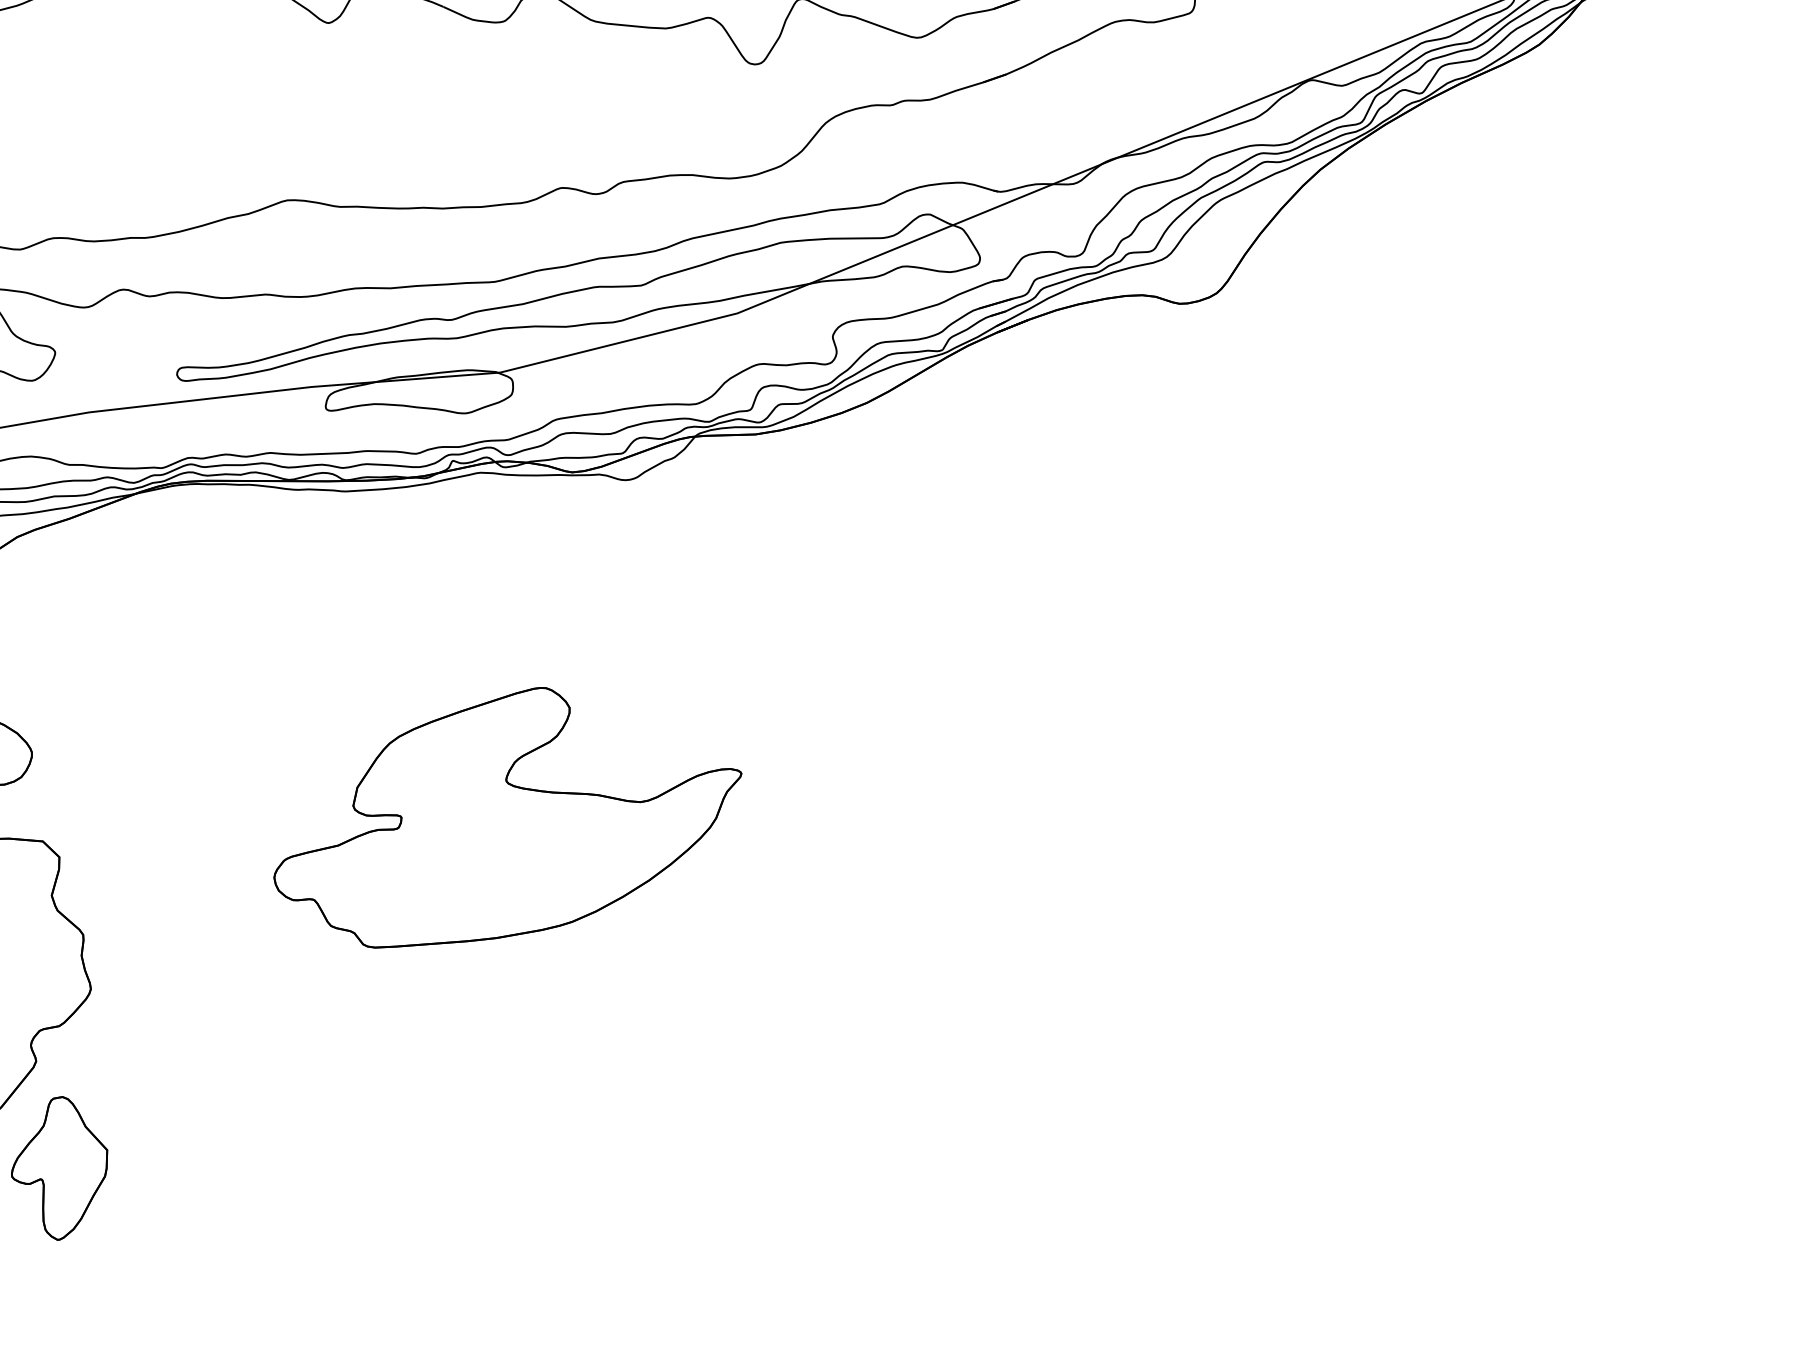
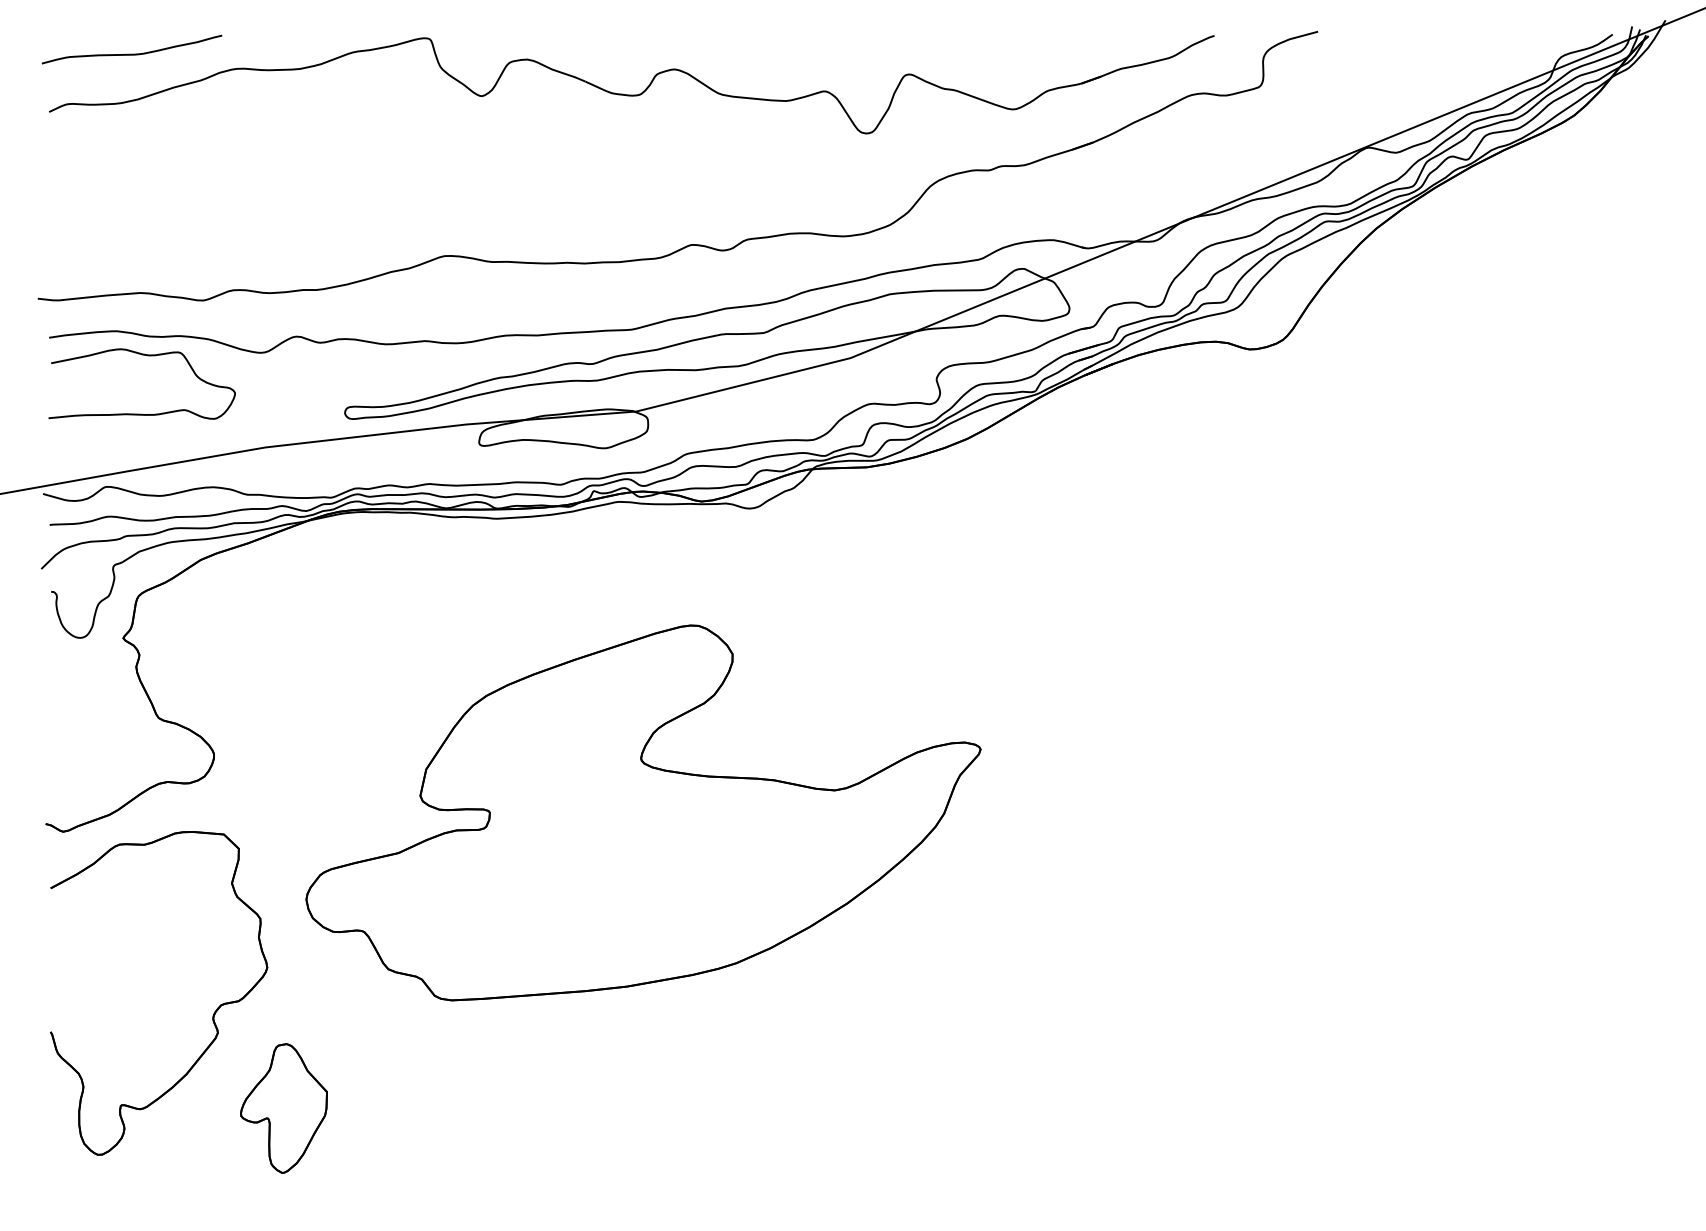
part: (507, 818) -> (643, 813), size x1.6
part: (58, 1168) -> (283, 1108), moved

